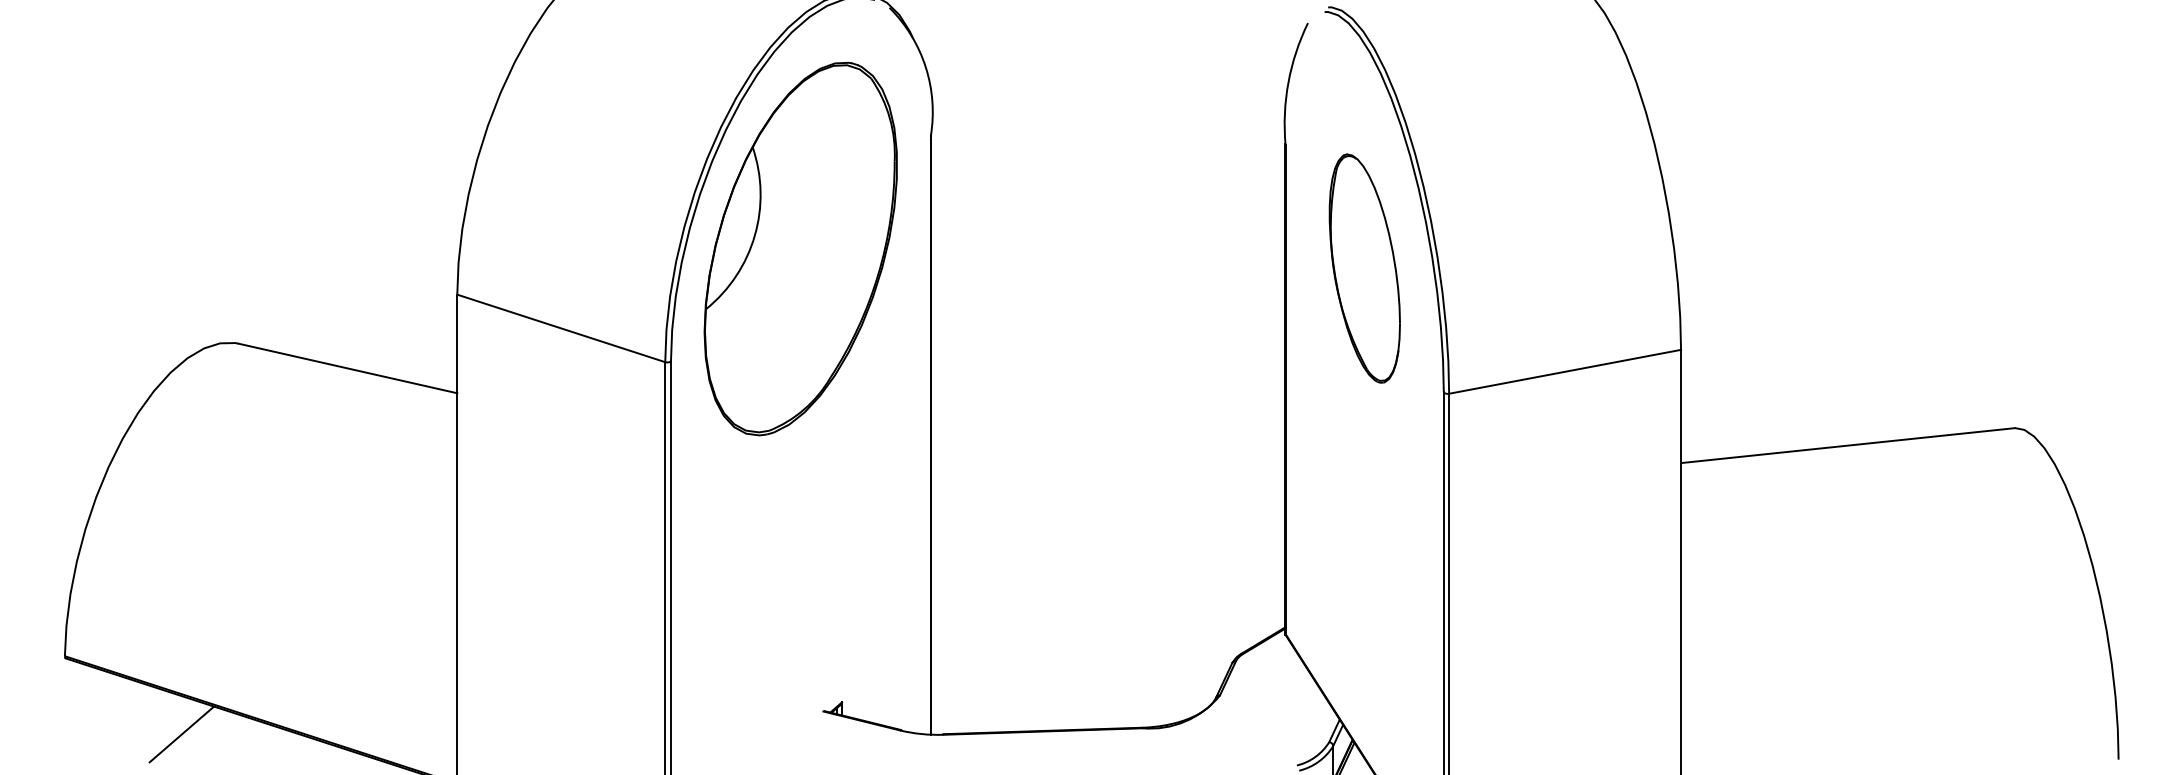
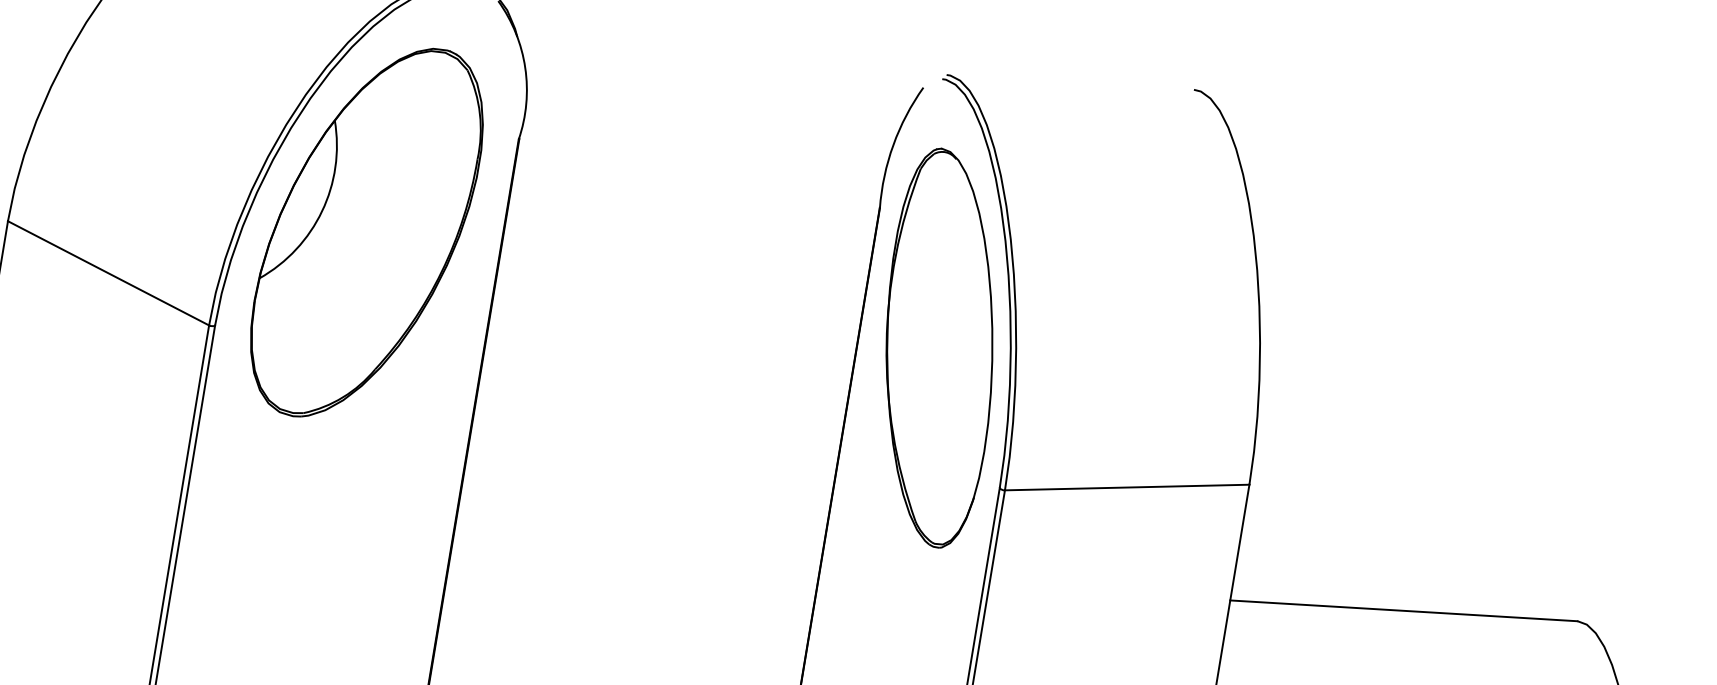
part: (1364, 268) -> (939, 347), size x1.67

